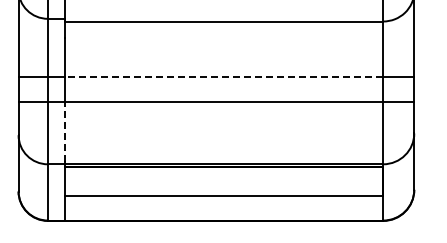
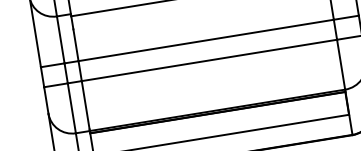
line: (224, 77) -> (206, 40), dashed -> solid
line: (65, 131) -> (85, 104), dashed -> solid

